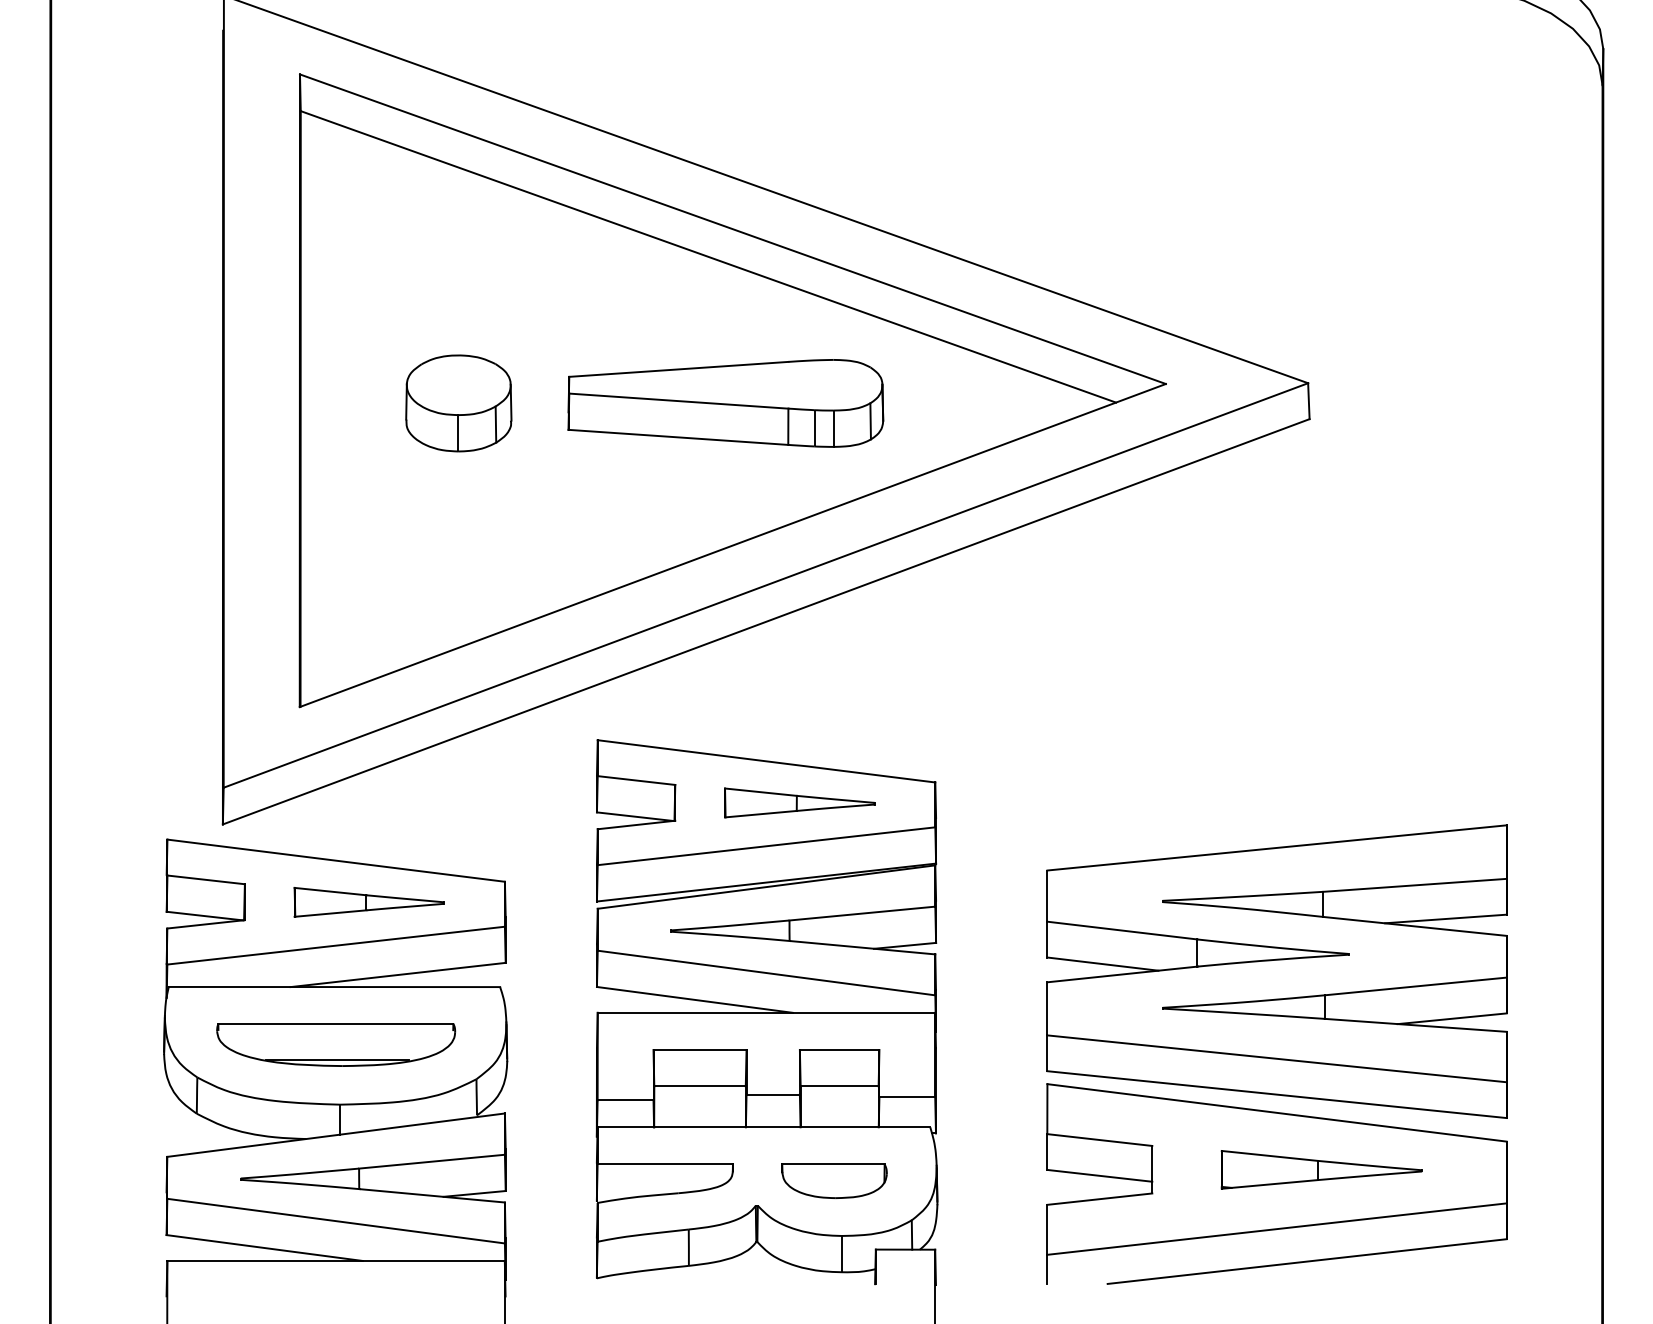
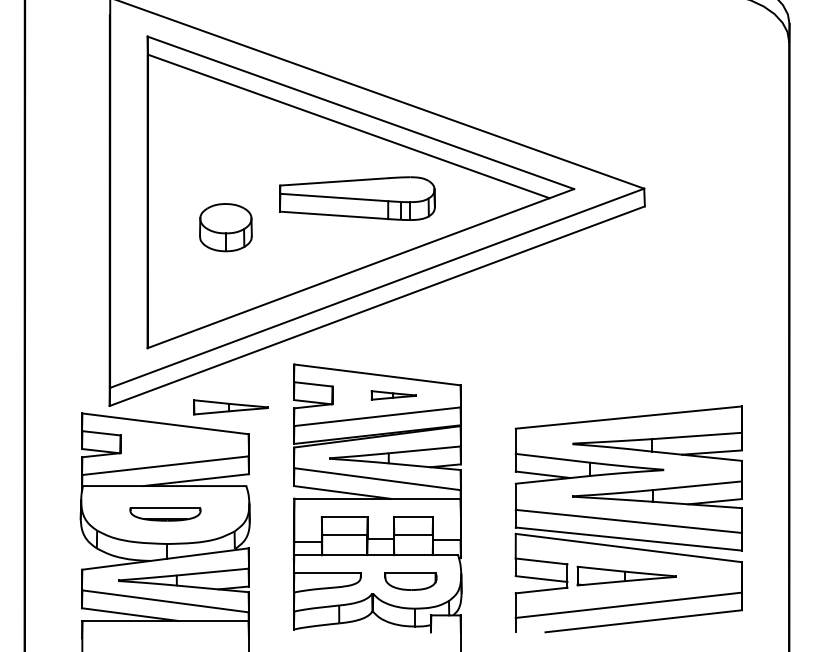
part: (457, 403) -> (225, 227), moved
part: (799, 803) -> (393, 395), size x0.6
part: (368, 902) -> (230, 407), moved
part: (336, 1044) -> (165, 514), size x0.6
part: (1320, 1168) -> (626, 575), moved

